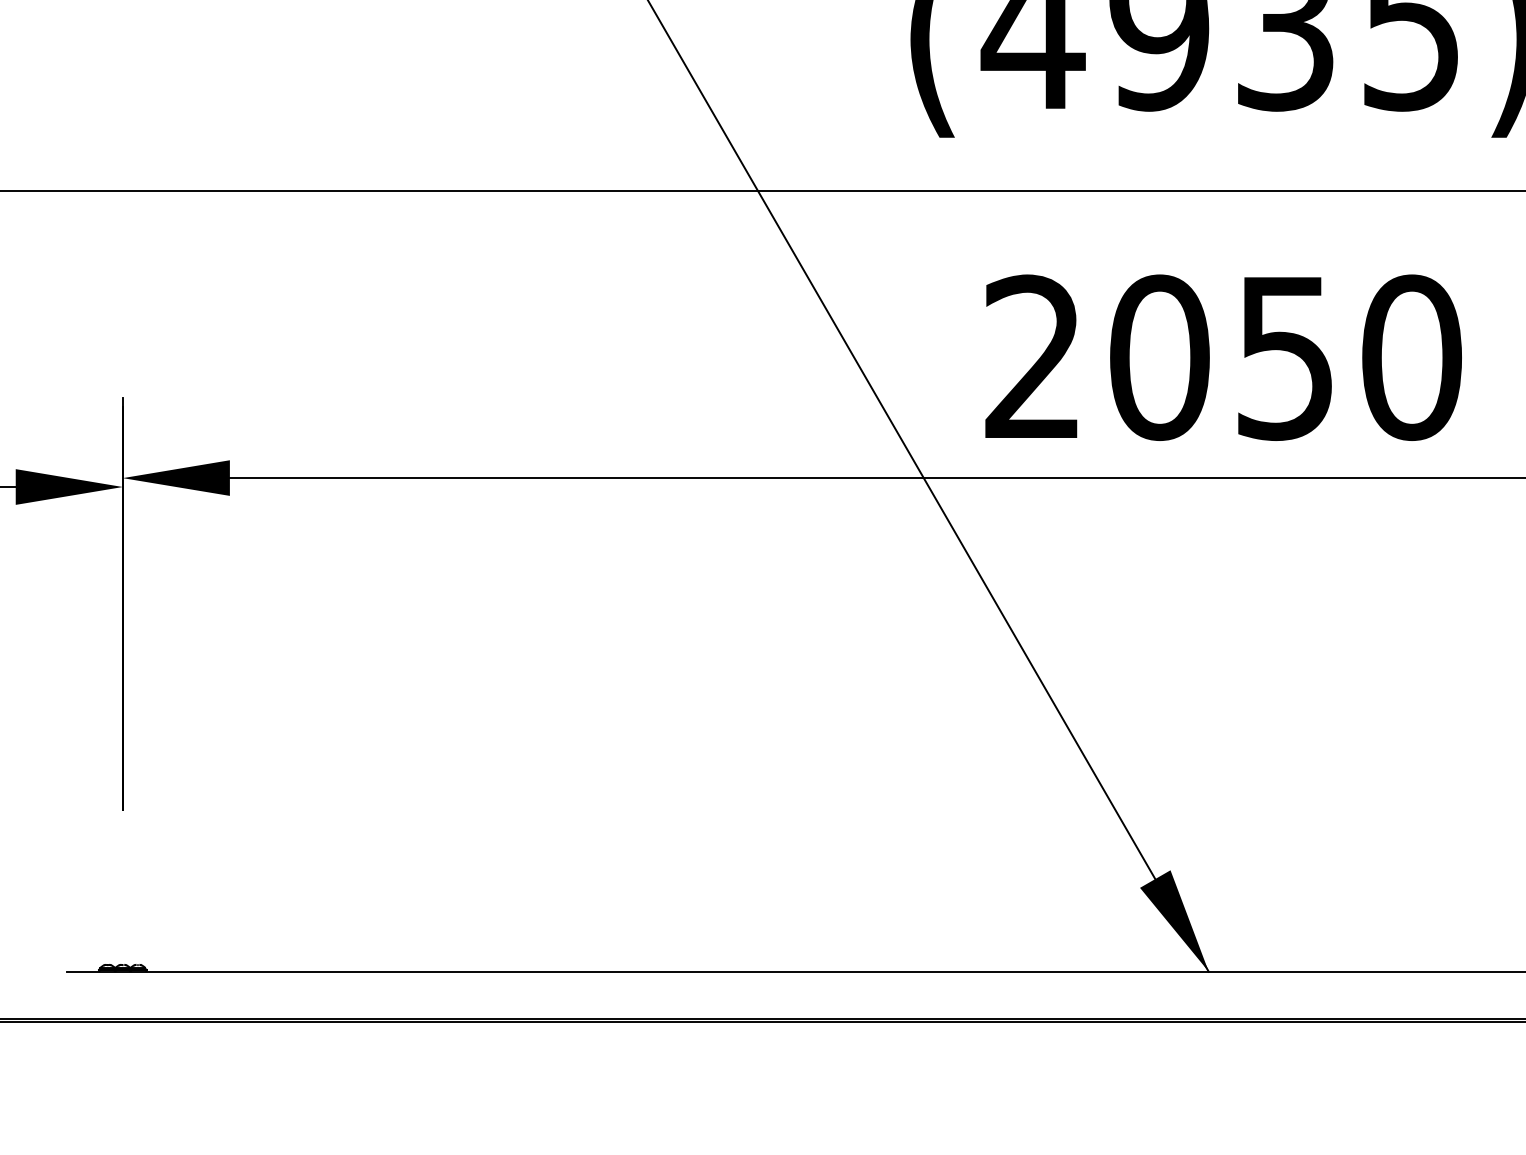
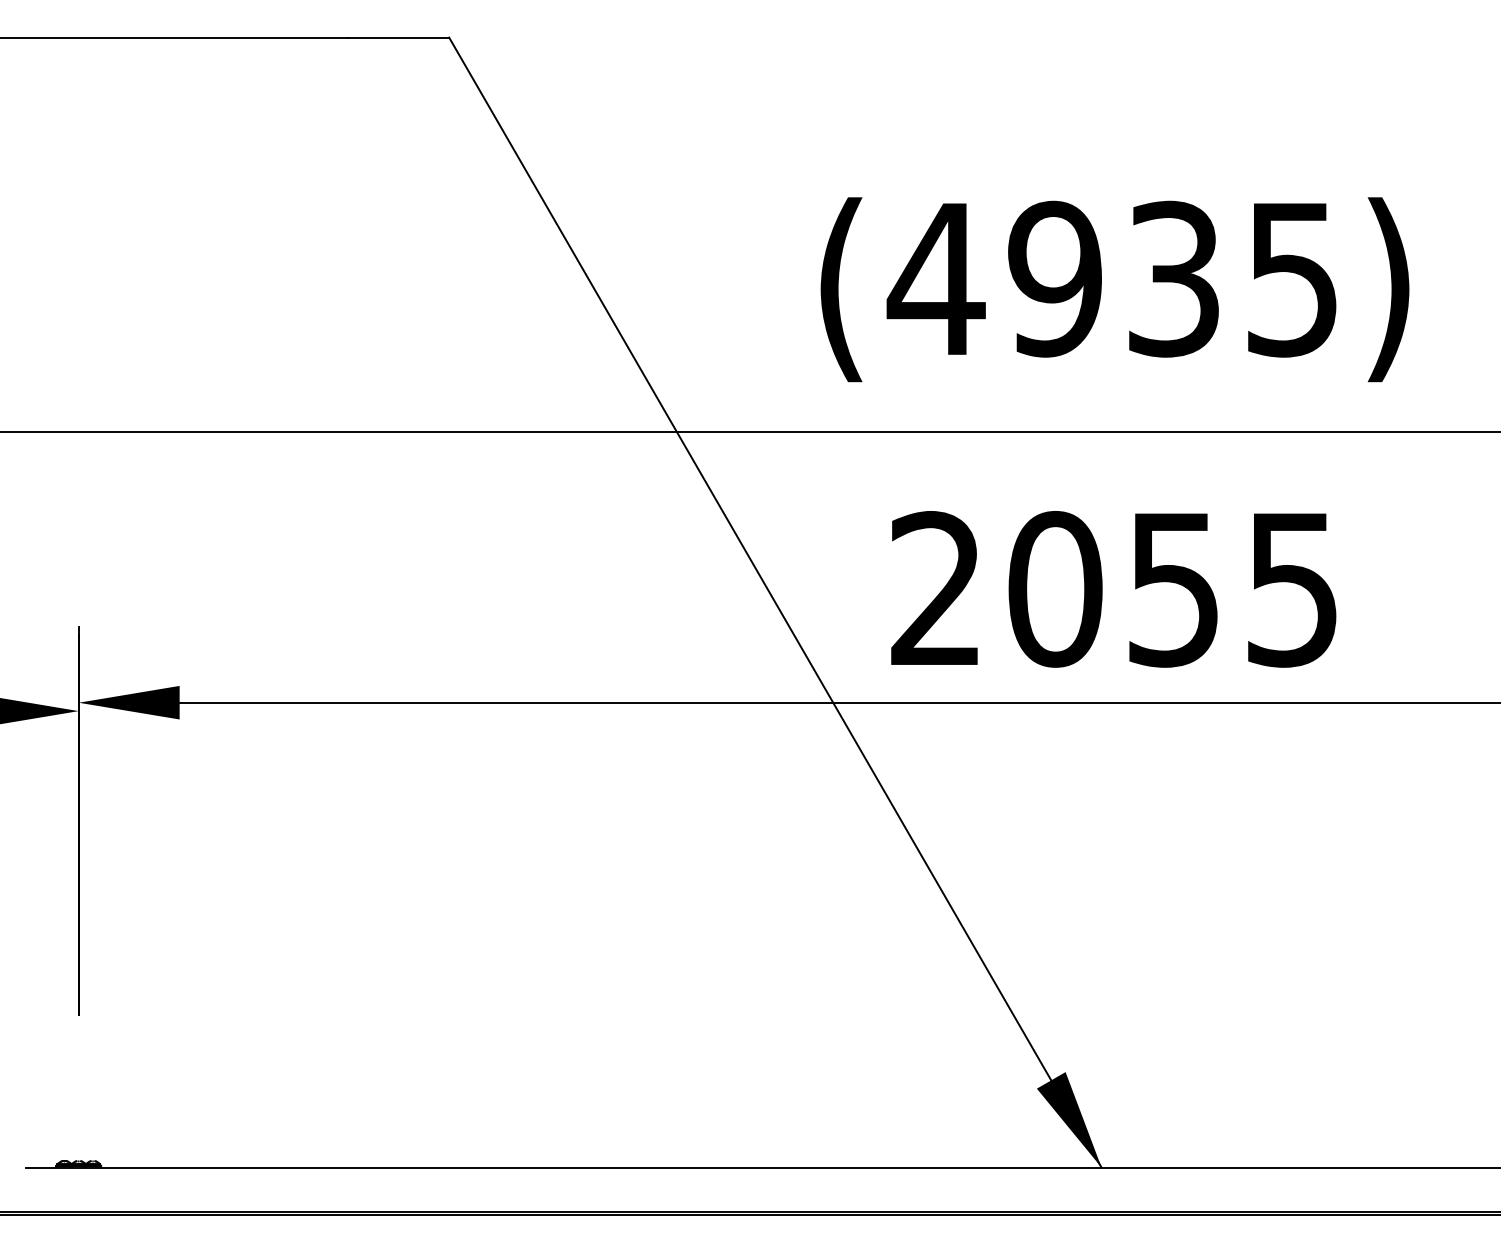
text: (1412, 357) -> (1293, 589), 2050 -> 2055

